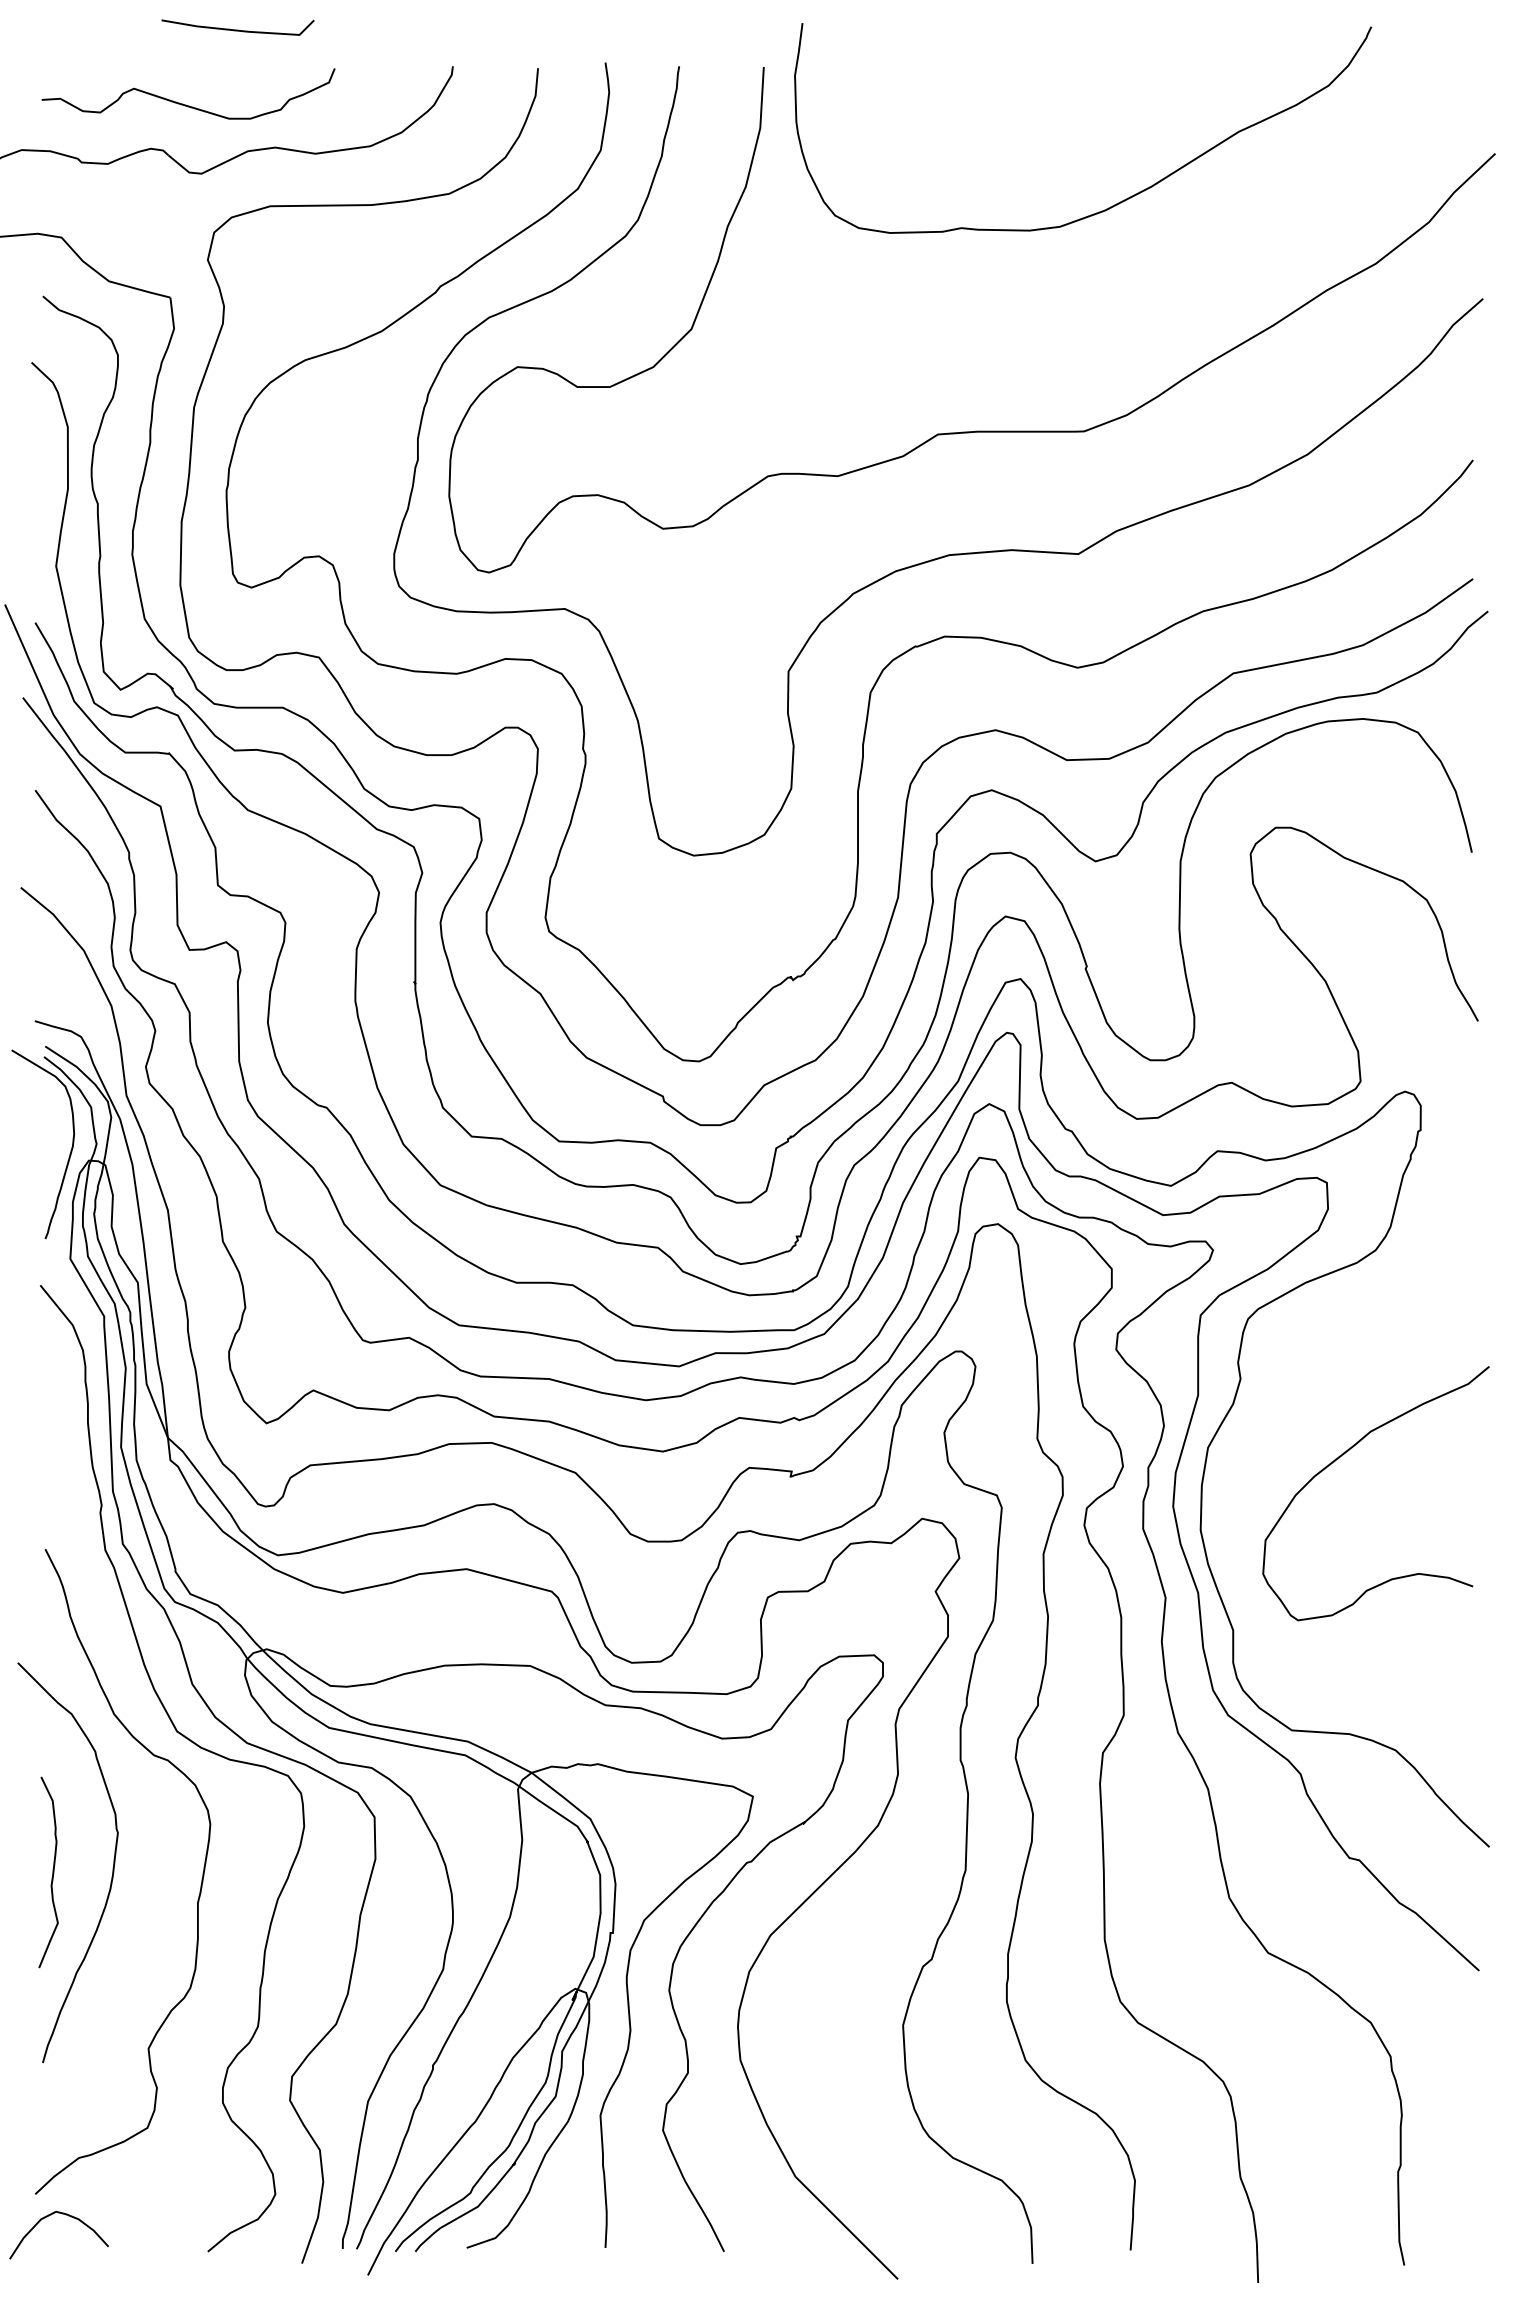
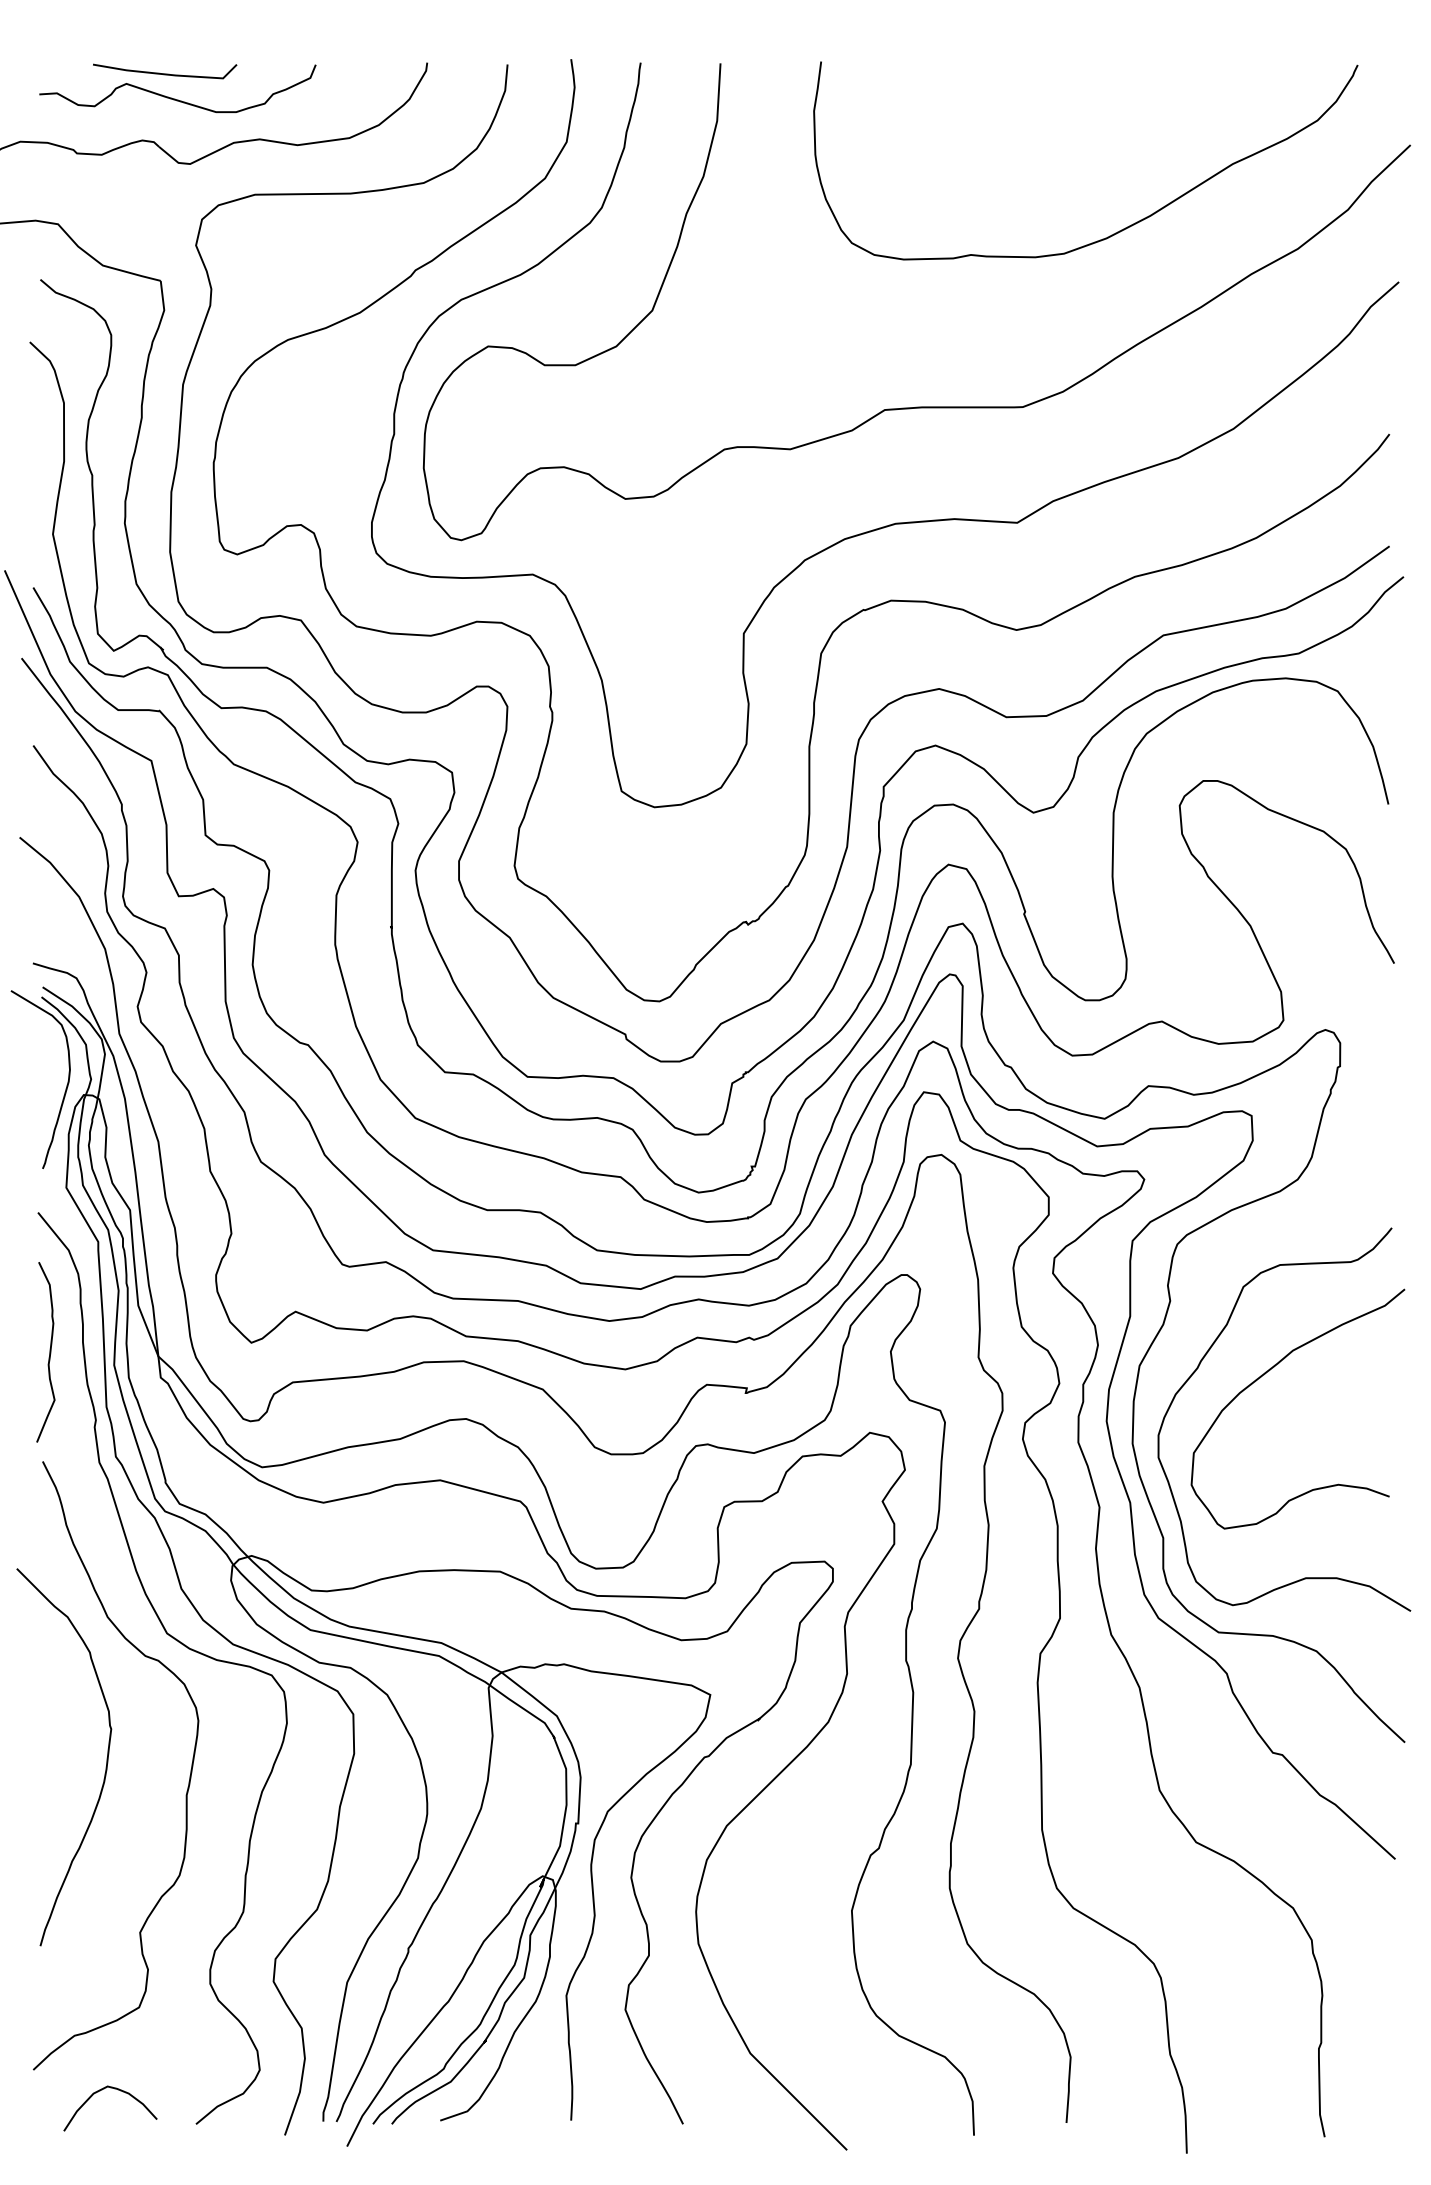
line: (237, 29) -> (164, 73), moved
curve: (1118, 202) -> (1119, 230), moved
curve: (1270, 1450) -> (1198, 1368), added
curve: (52, 1872) -> (49, 1352), moved
curve: (49, 2216) -> (101, 2090), moved

